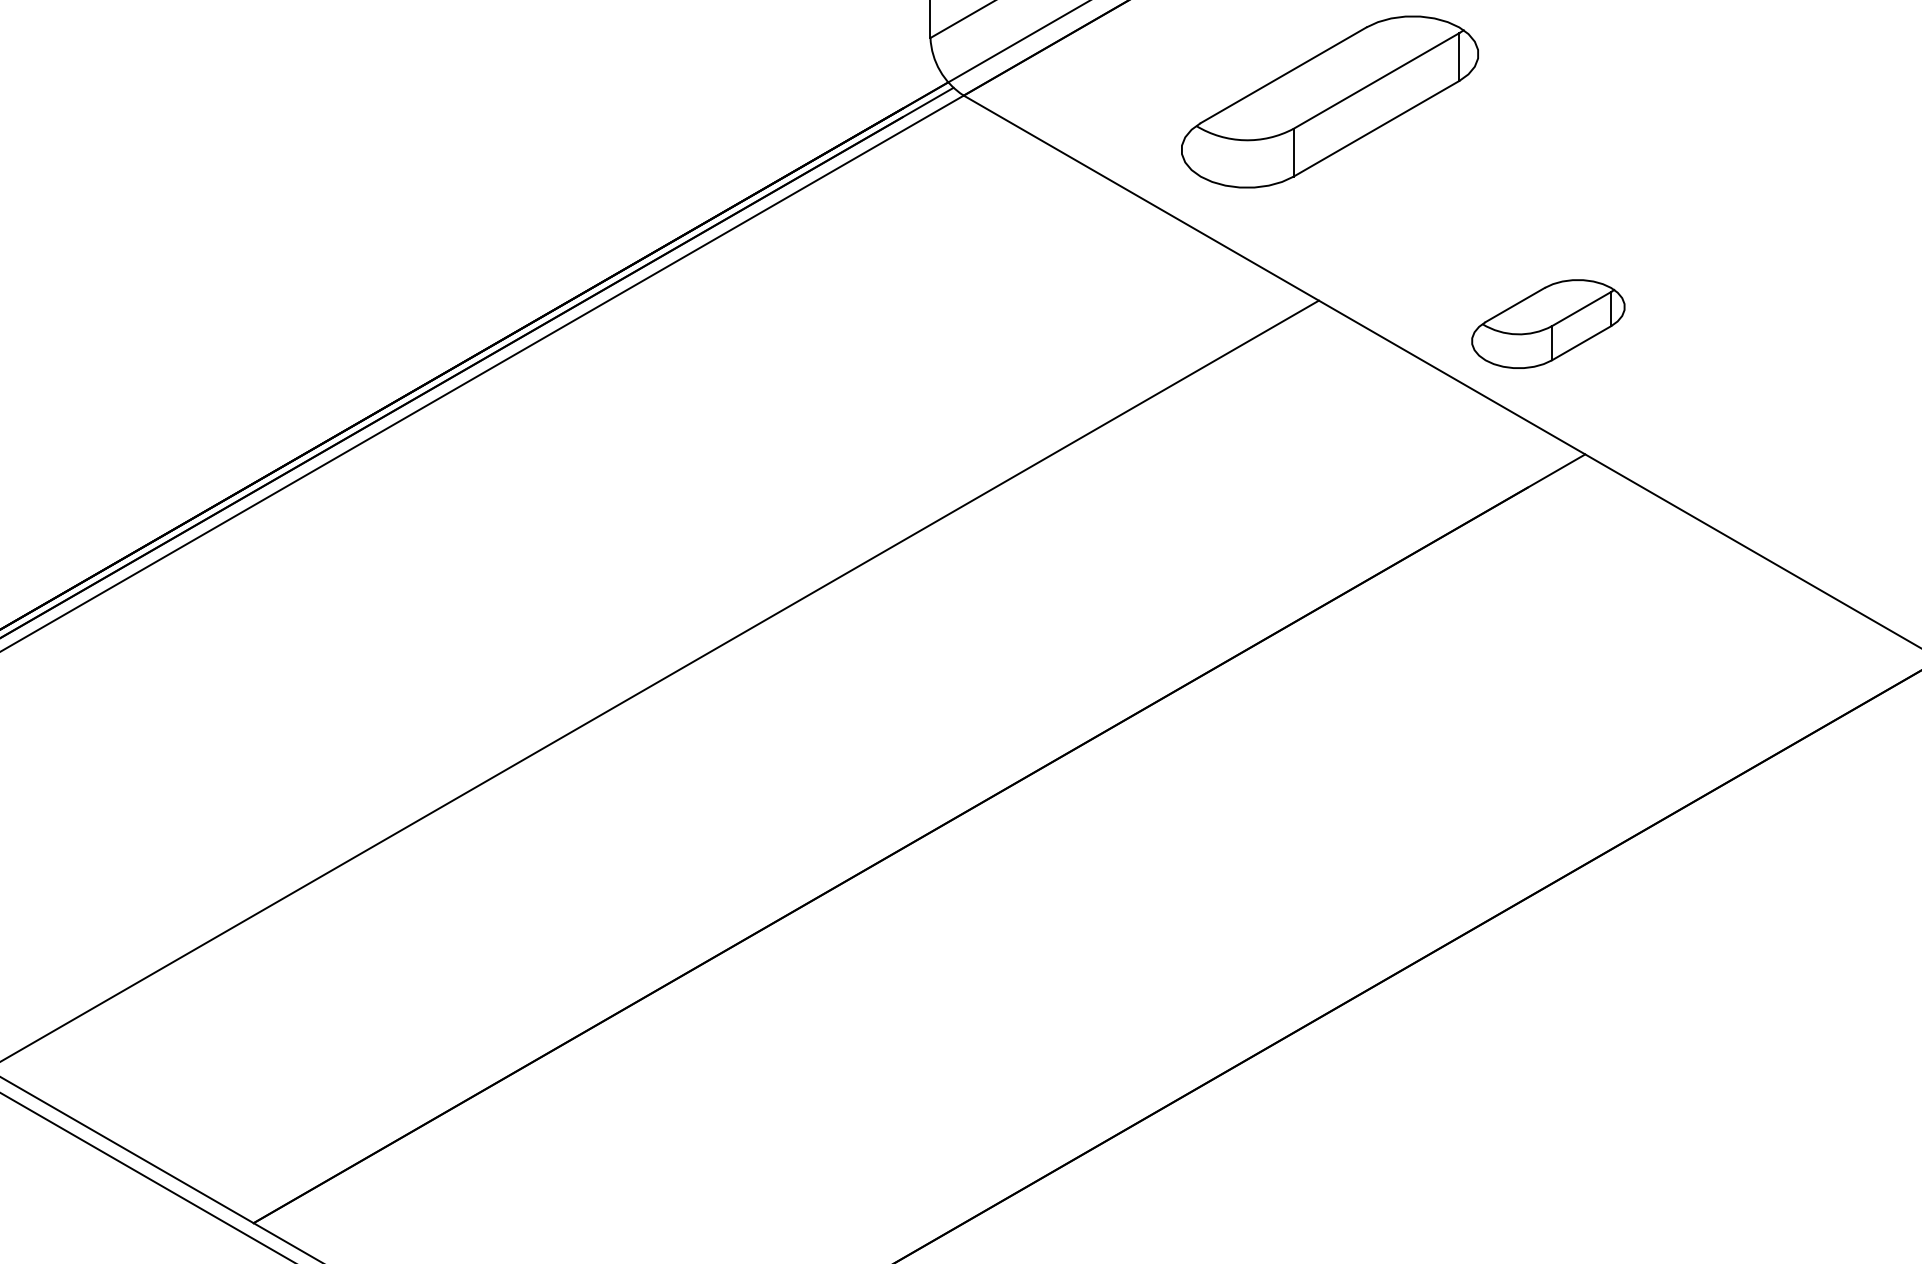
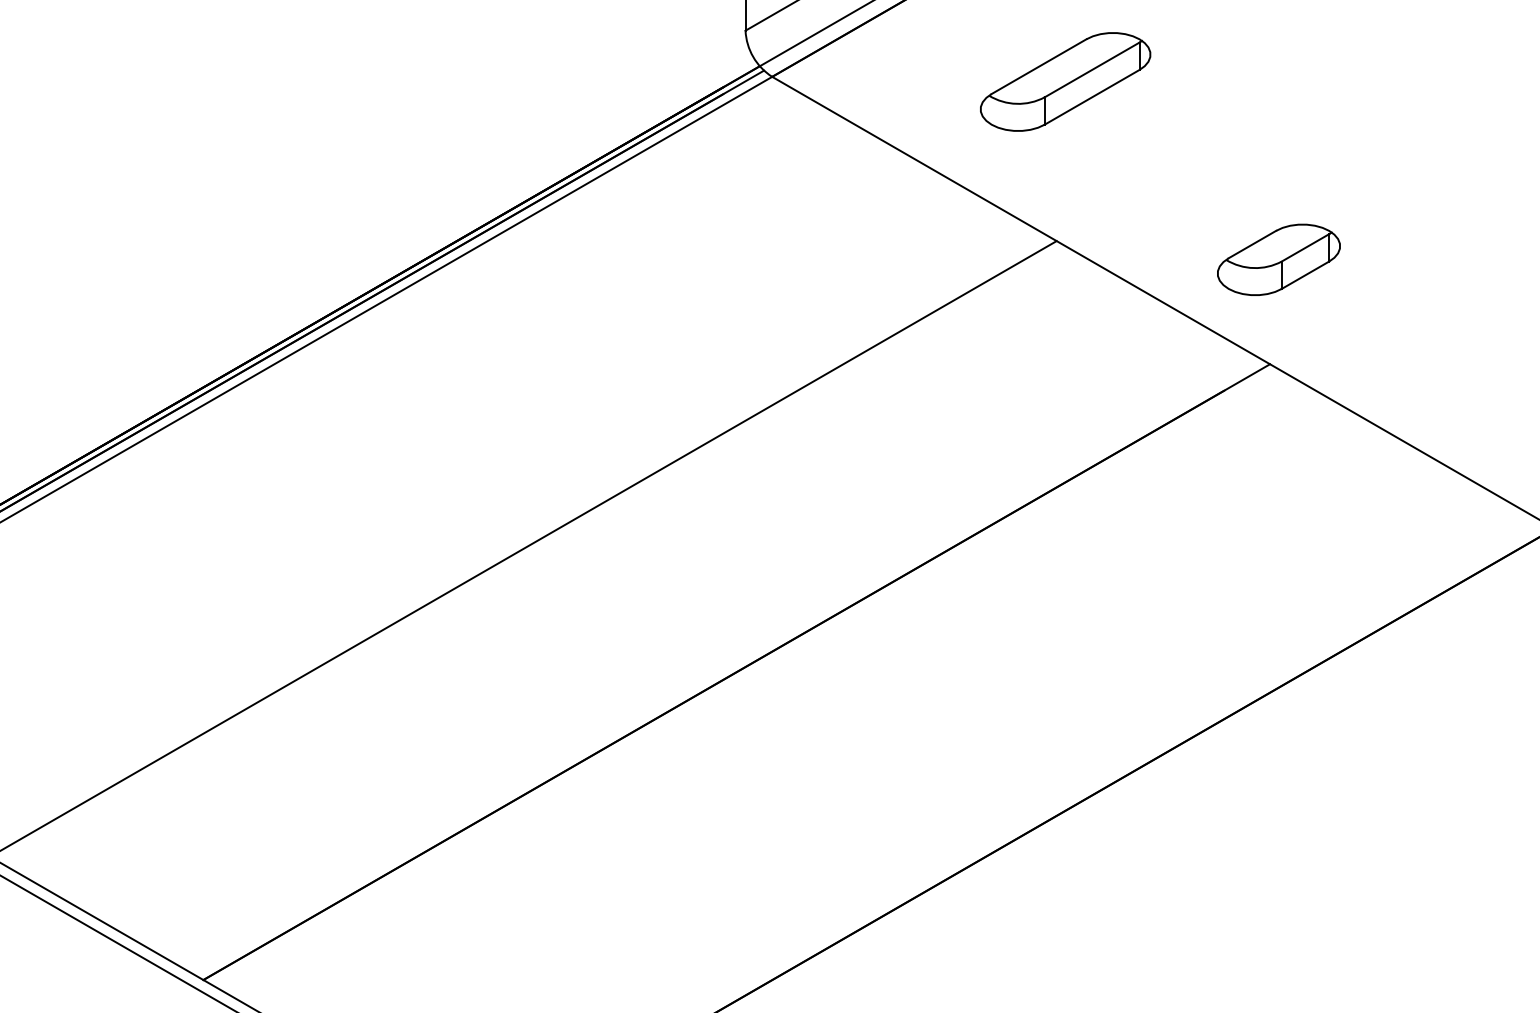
part: (1329, 101) -> (1065, 81), size x0.71
part: (1548, 323) -> (1279, 259), moved

